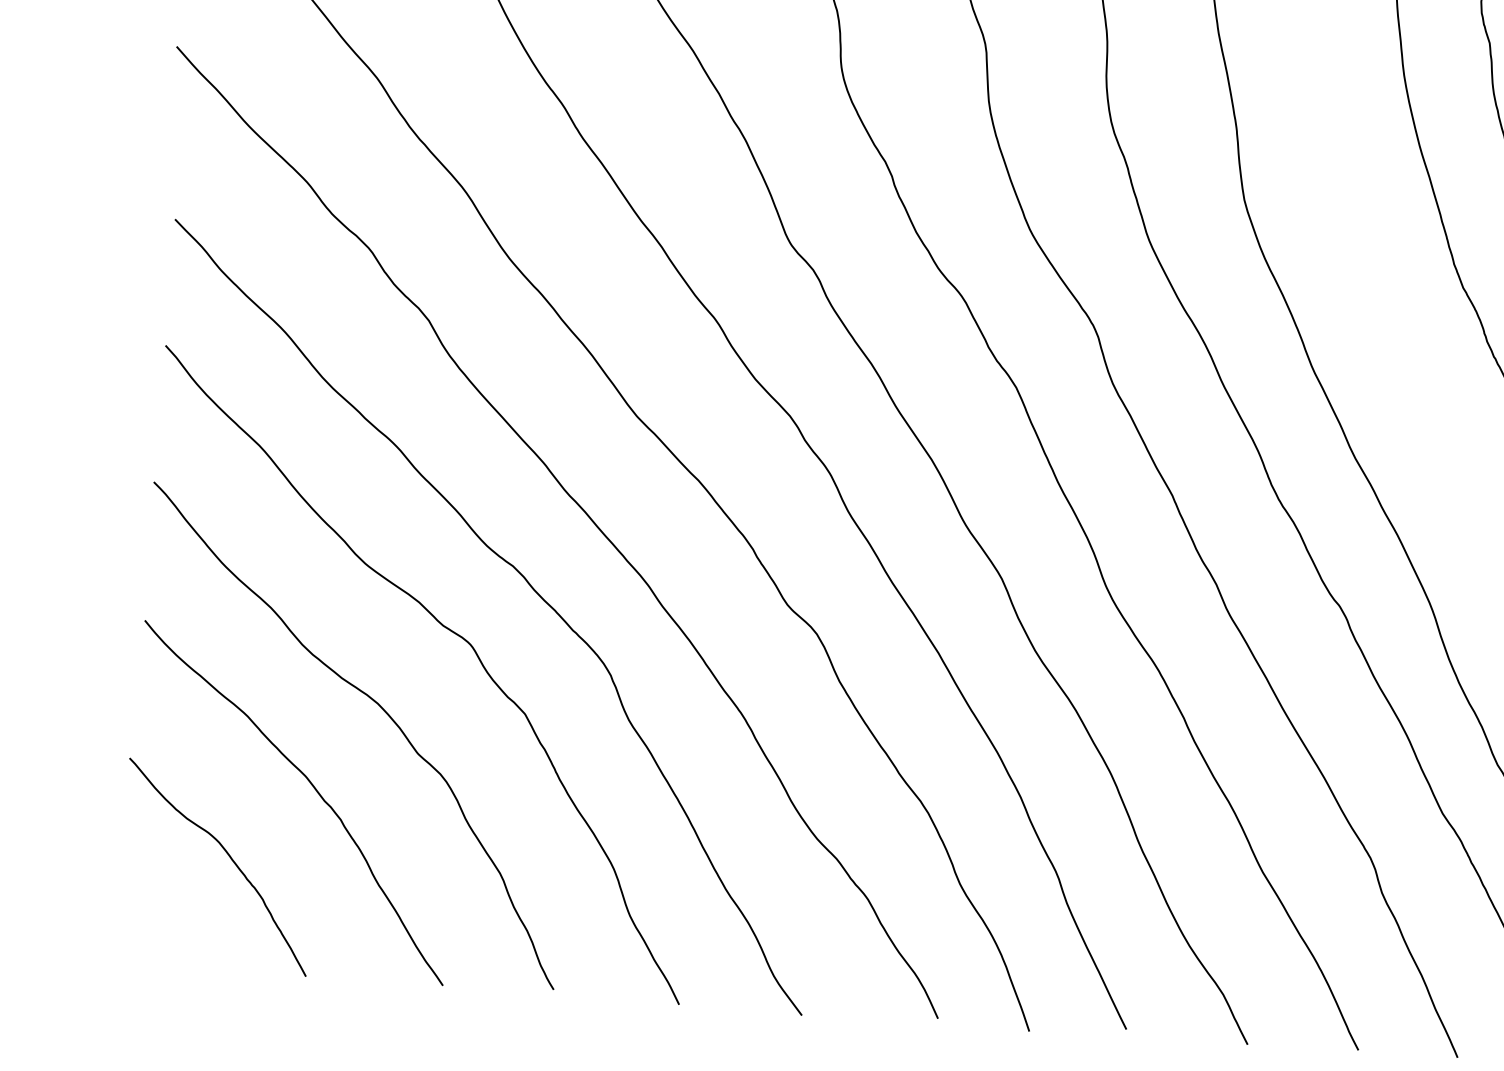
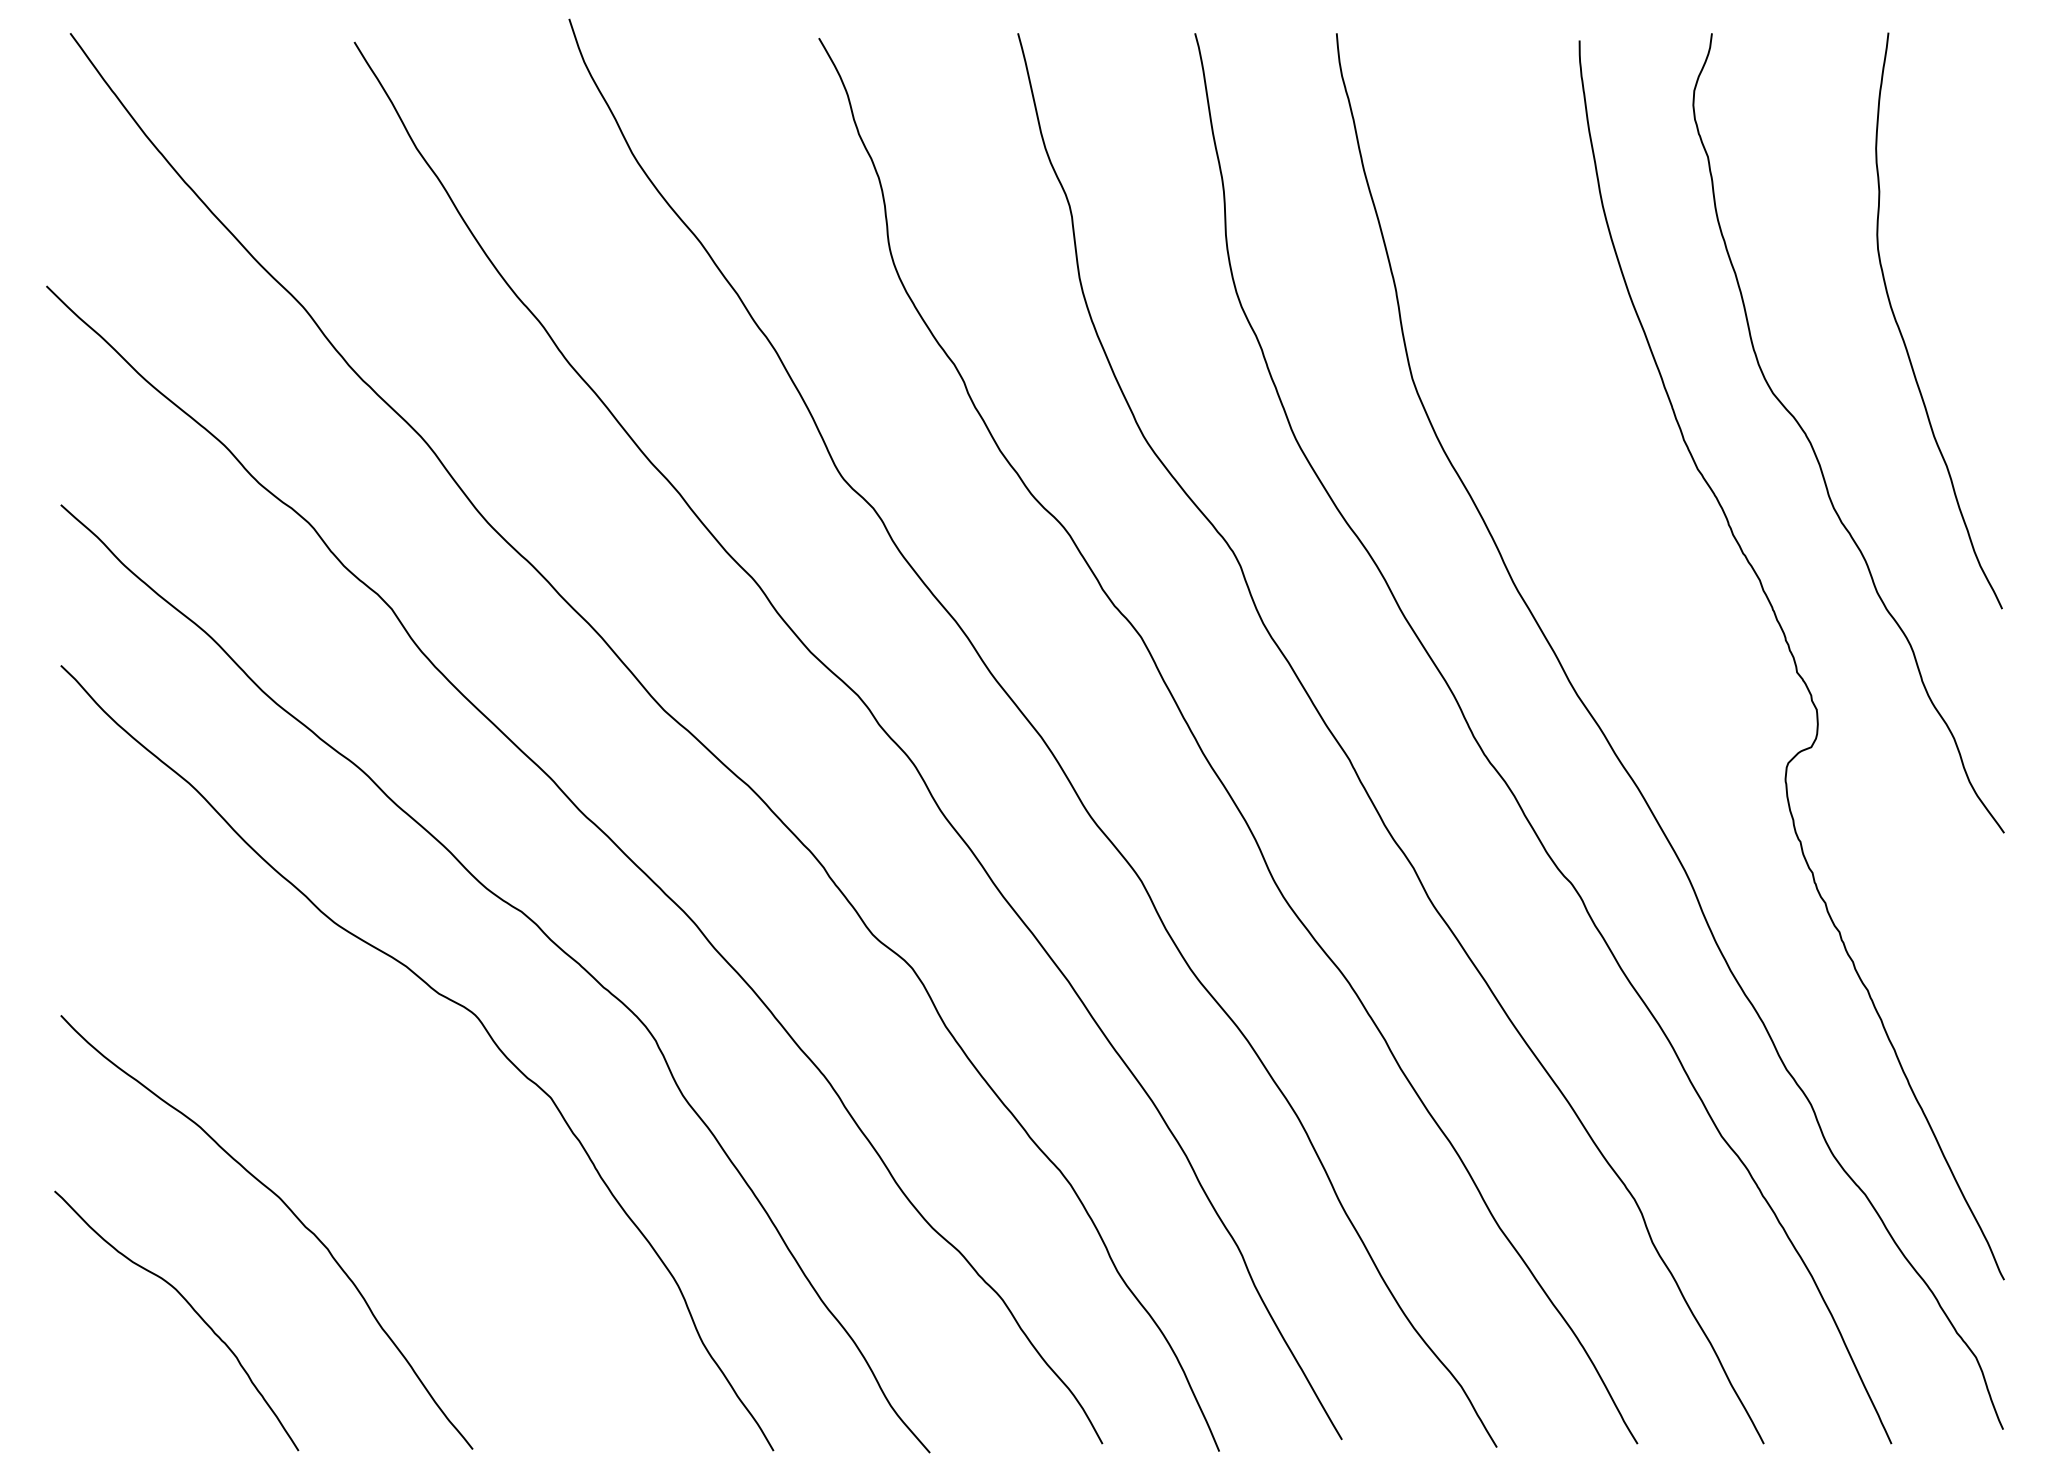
curve: (382, 710) -> (370, 1106), removed

